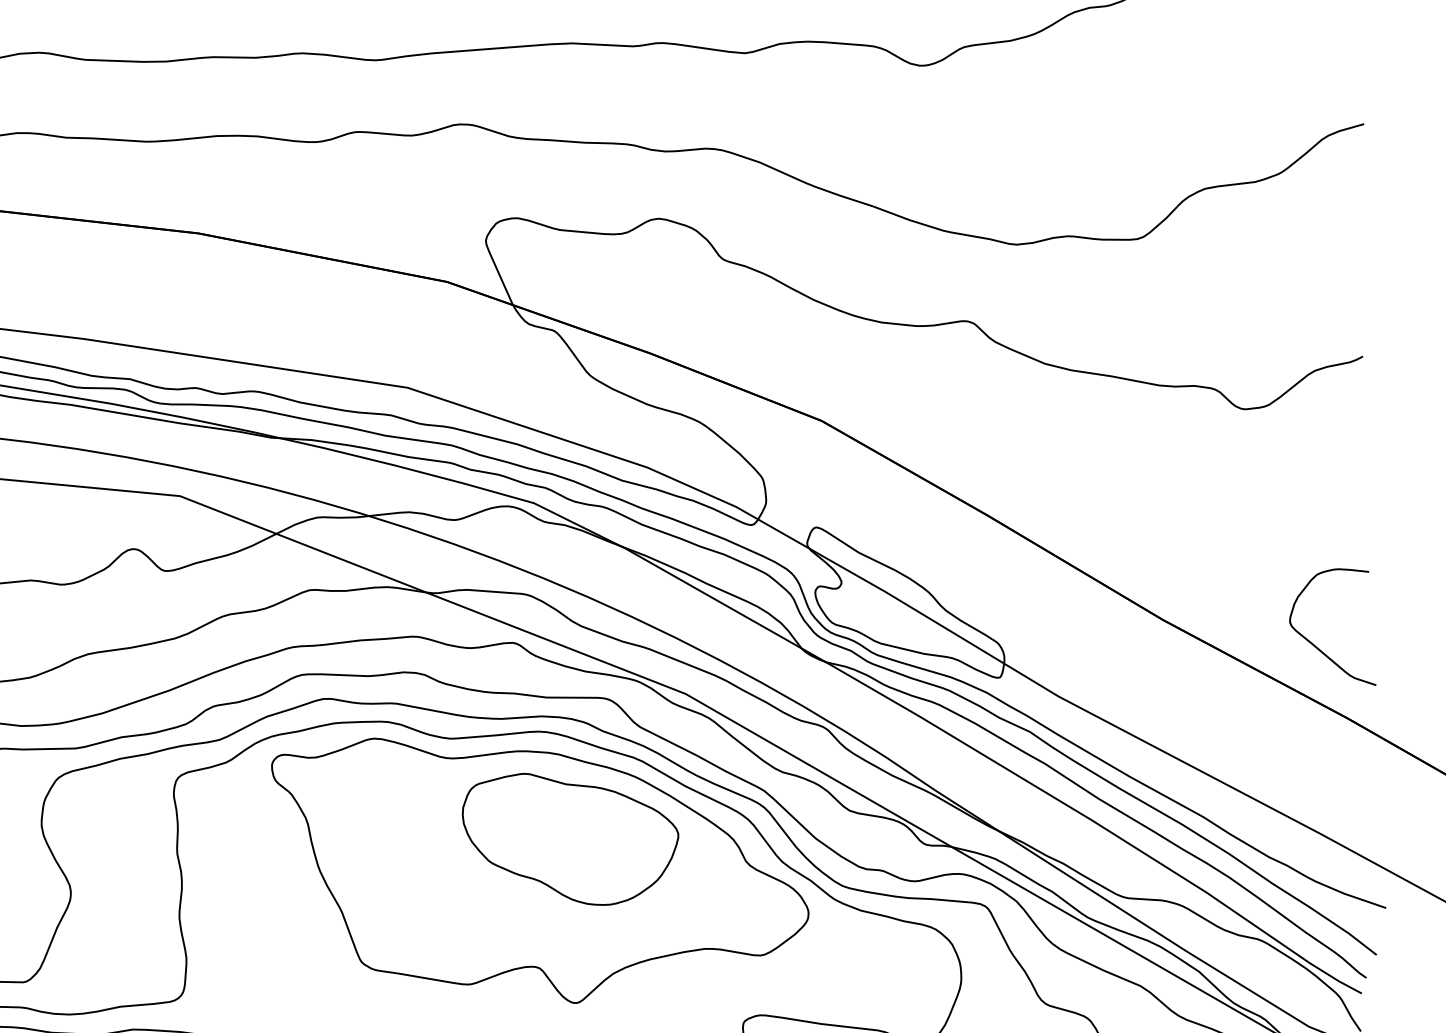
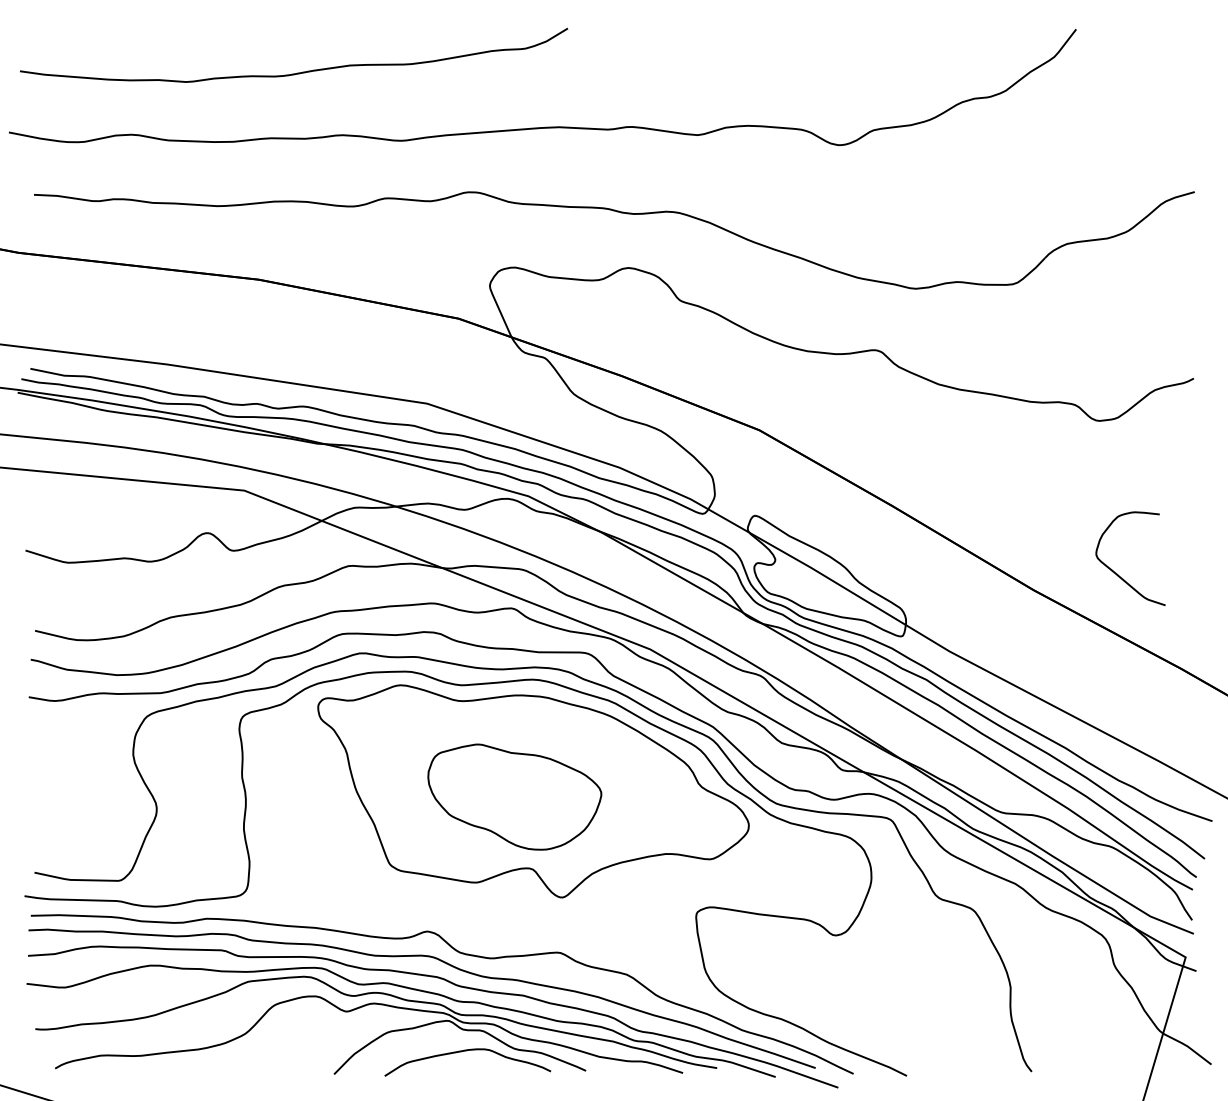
curve: (1316, 645) -> (1117, 573), moved
part: (570, 838) -> (514, 796), moved

